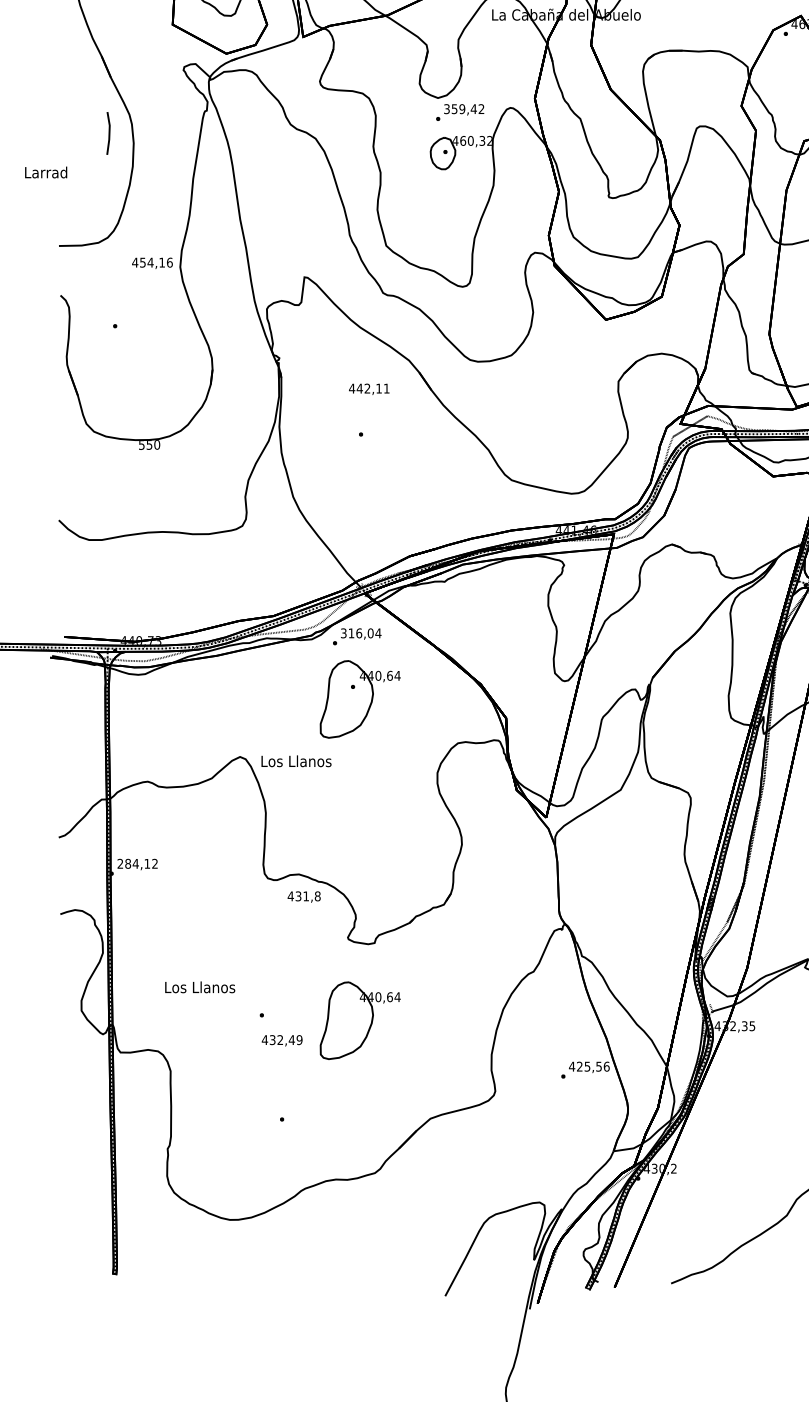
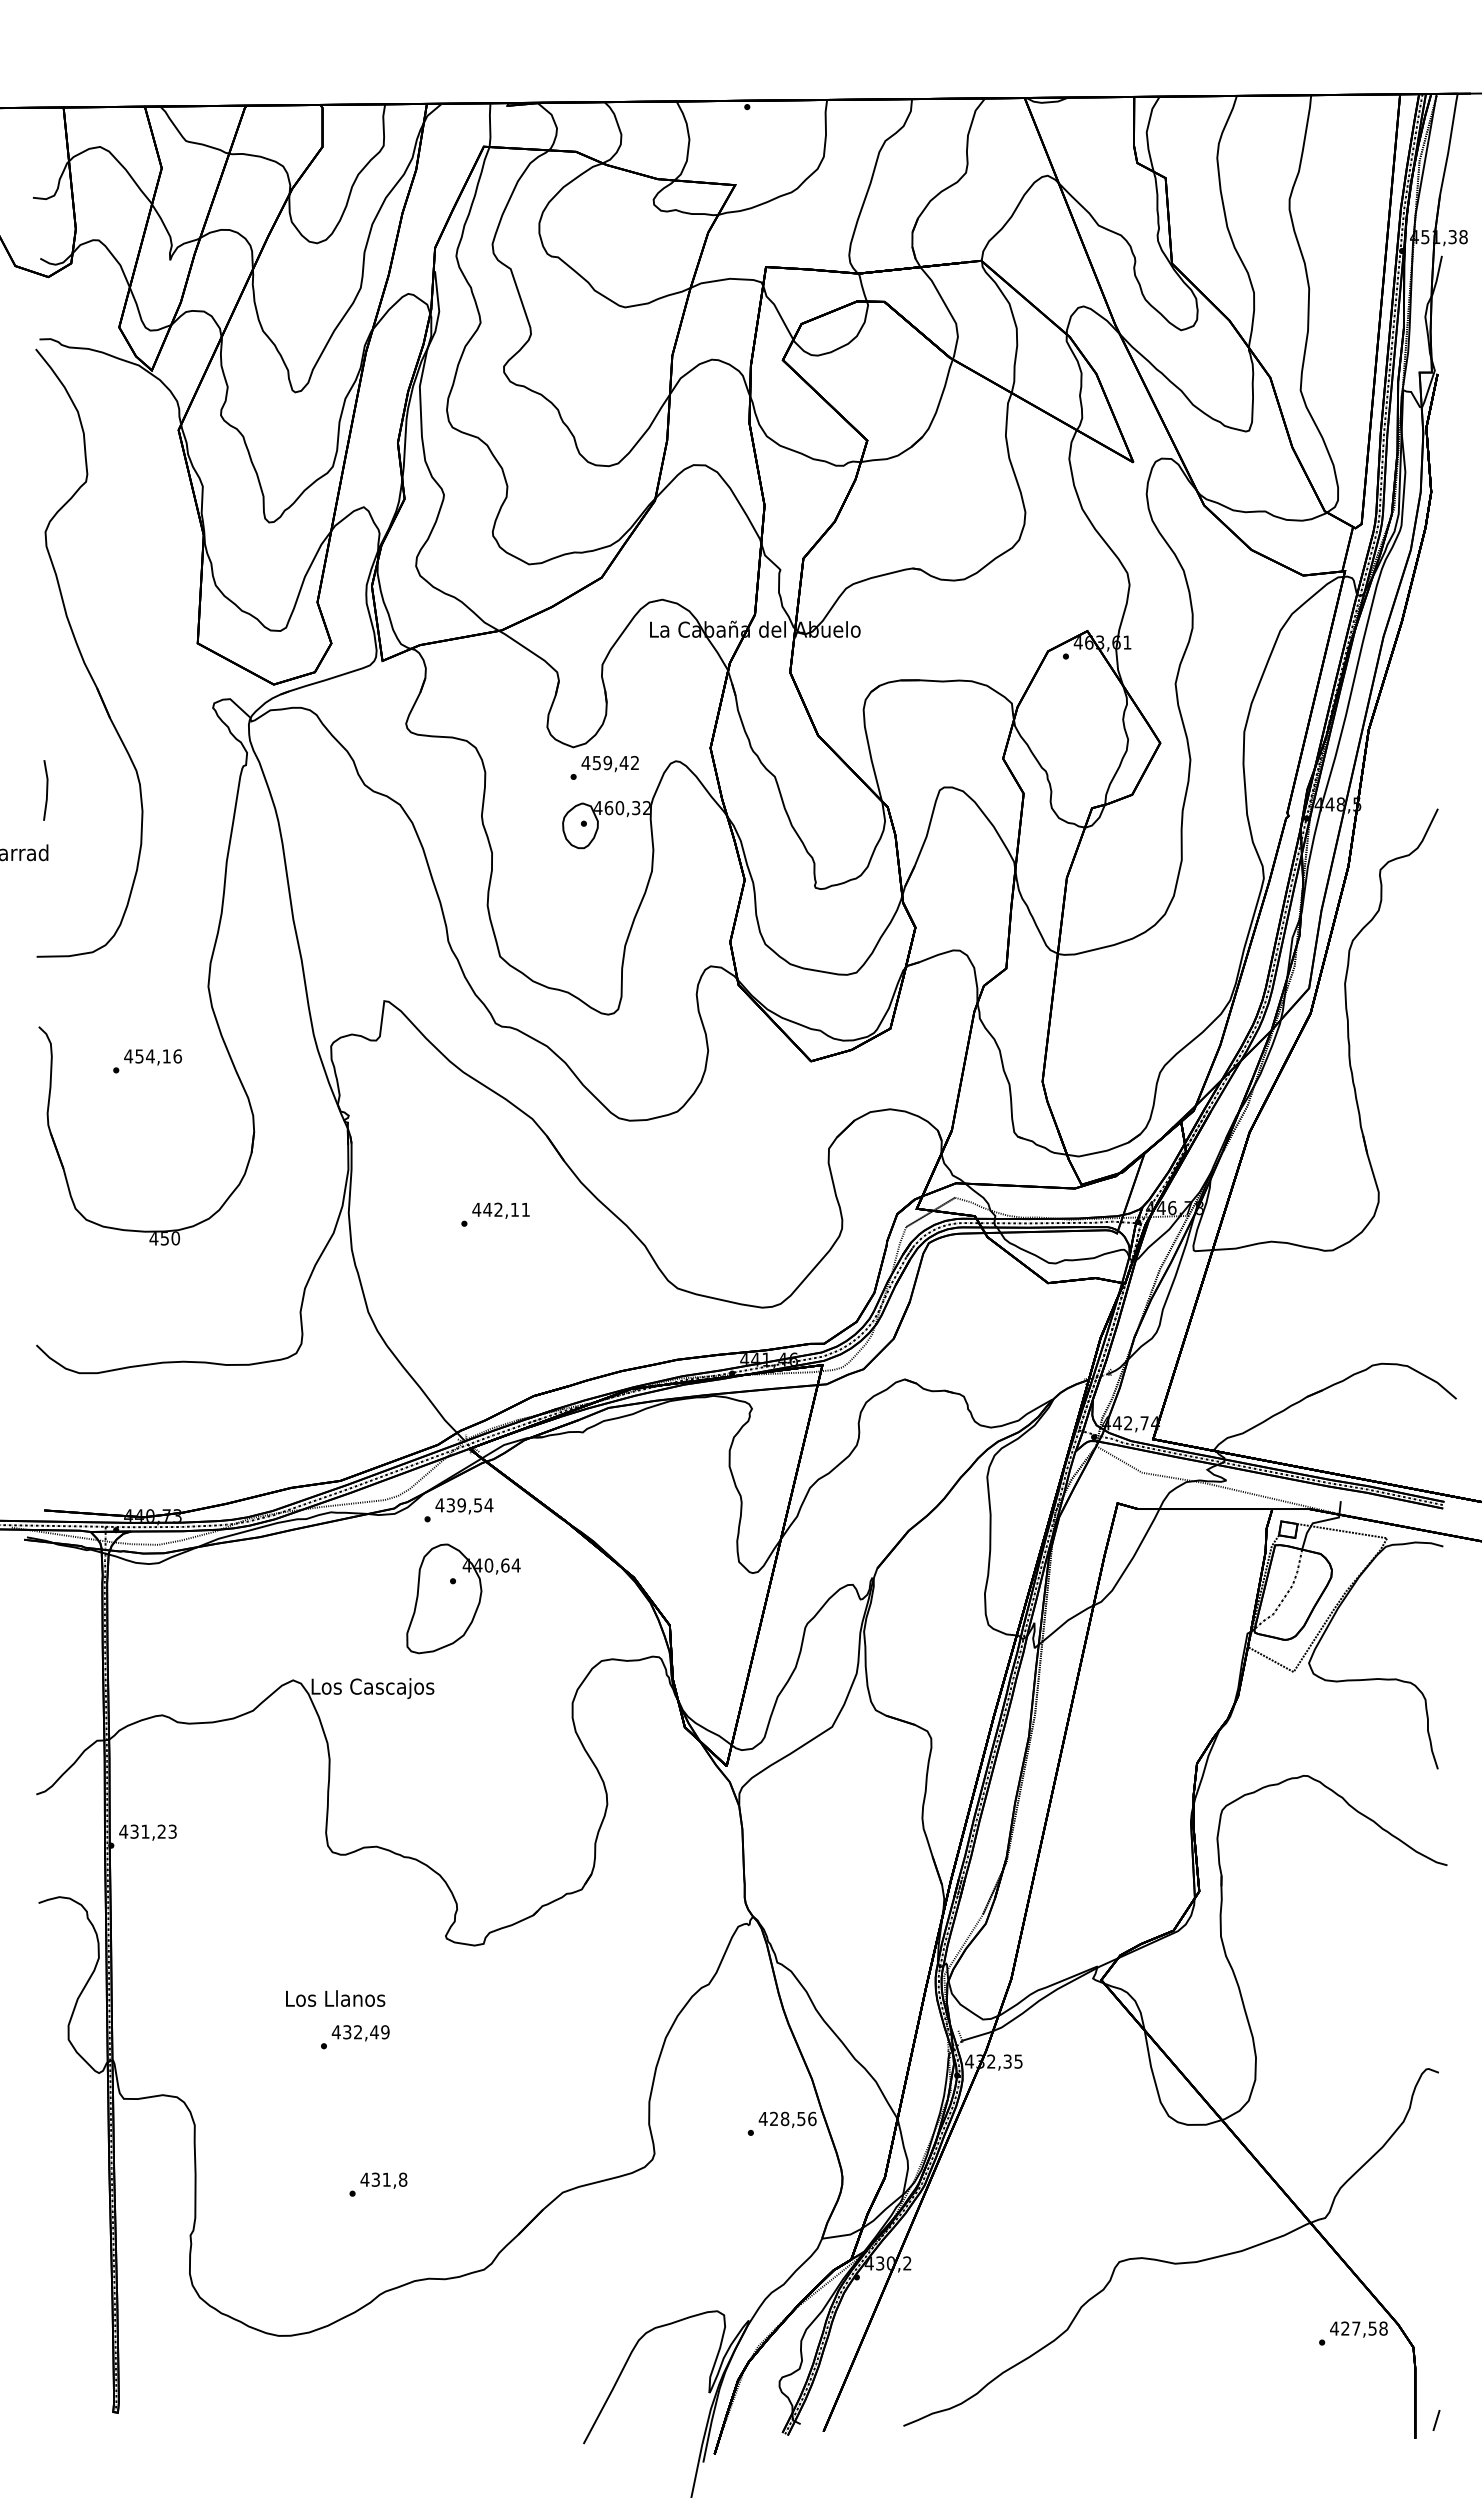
text: (446, 108) -> (585, 762), 359,42 -> 459,42
line: (109, 133) -> (46, 790), moved
text: (152, 263) -> (152, 1057), moved
text: (368, 389) -> (500, 1210), moved
text: (141, 444) -> (153, 1238), 550 -> 450
text: (356, 633) -> (458, 1505), 316,04 -> 439,54
text: (296, 762) -> (372, 1688), Los Llanos -> Los Cascajos
text: (137, 863) -> (147, 1831), 284,12 -> 431,23
text: (303, 896) -> (383, 2180), moved
text: (200, 987) -> (335, 1998), moved
part: (360, 1020) -> (463, 2053), removed
text: (282, 1040) -> (360, 2033), moved
text: (587, 1066) -> (784, 2118), 425,56 -> 428,56

